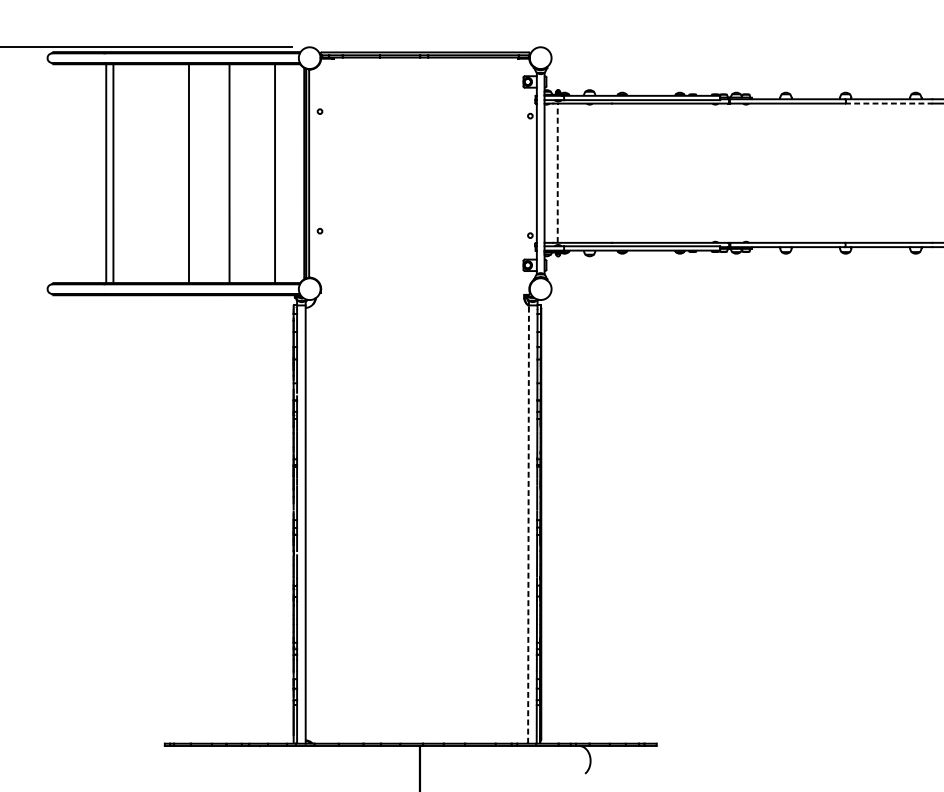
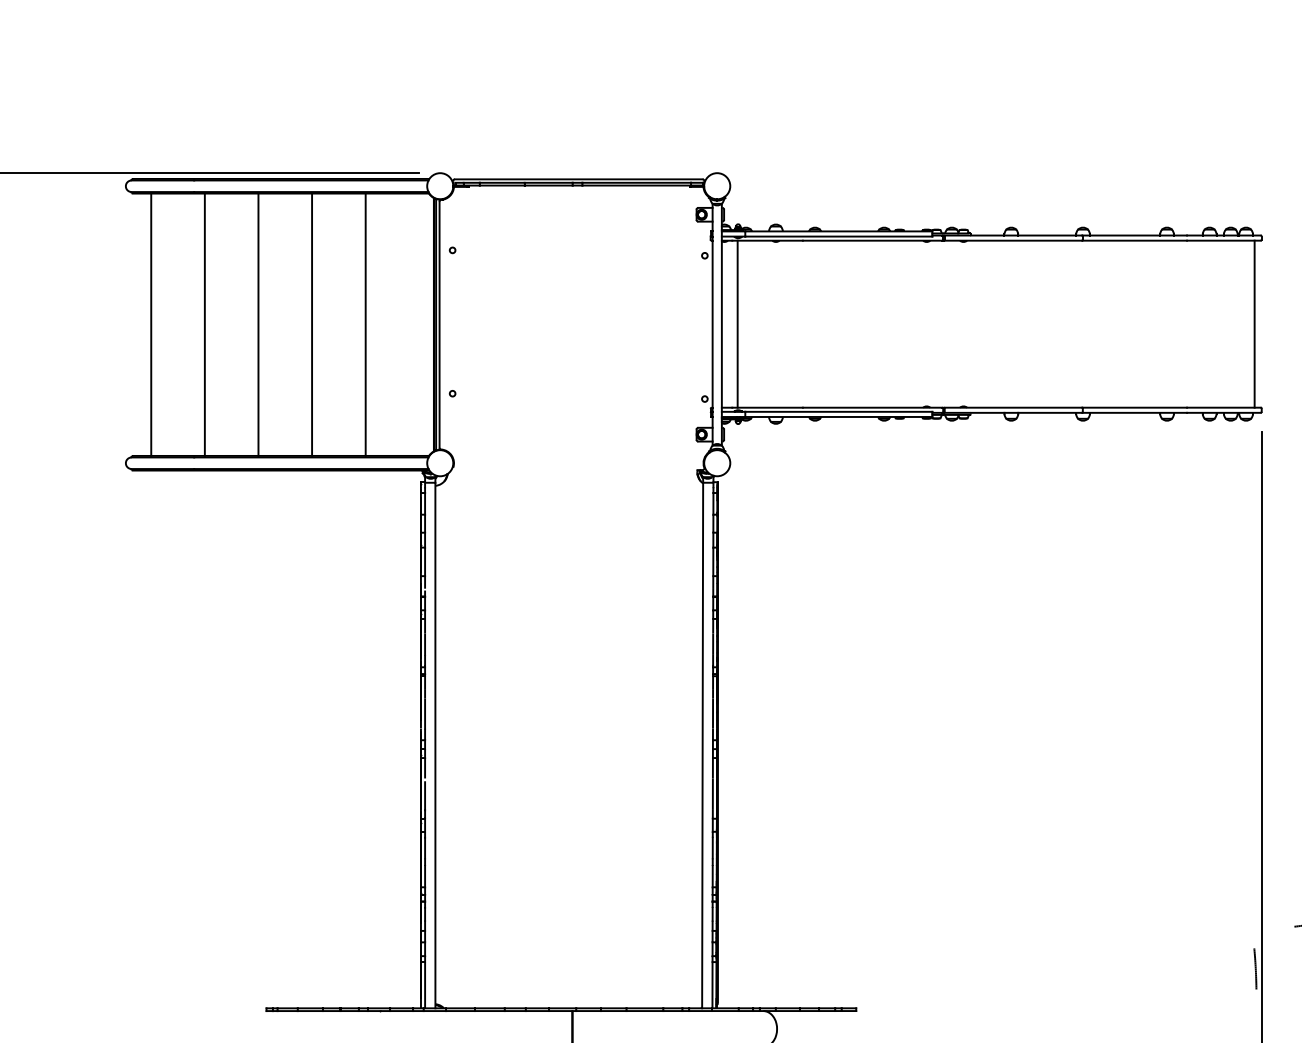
line: (889, 103) -> (1135, 240), dashed -> solid
line: (106, 173) -> (151, 324), moved
line: (189, 173) -> (258, 324), moved
line: (229, 173) -> (312, 324), moved
line: (274, 173) -> (365, 324), moved
line: (557, 173) -> (737, 324), dashed -> solid
line: (528, 524) -> (702, 745), dashed -> solid

